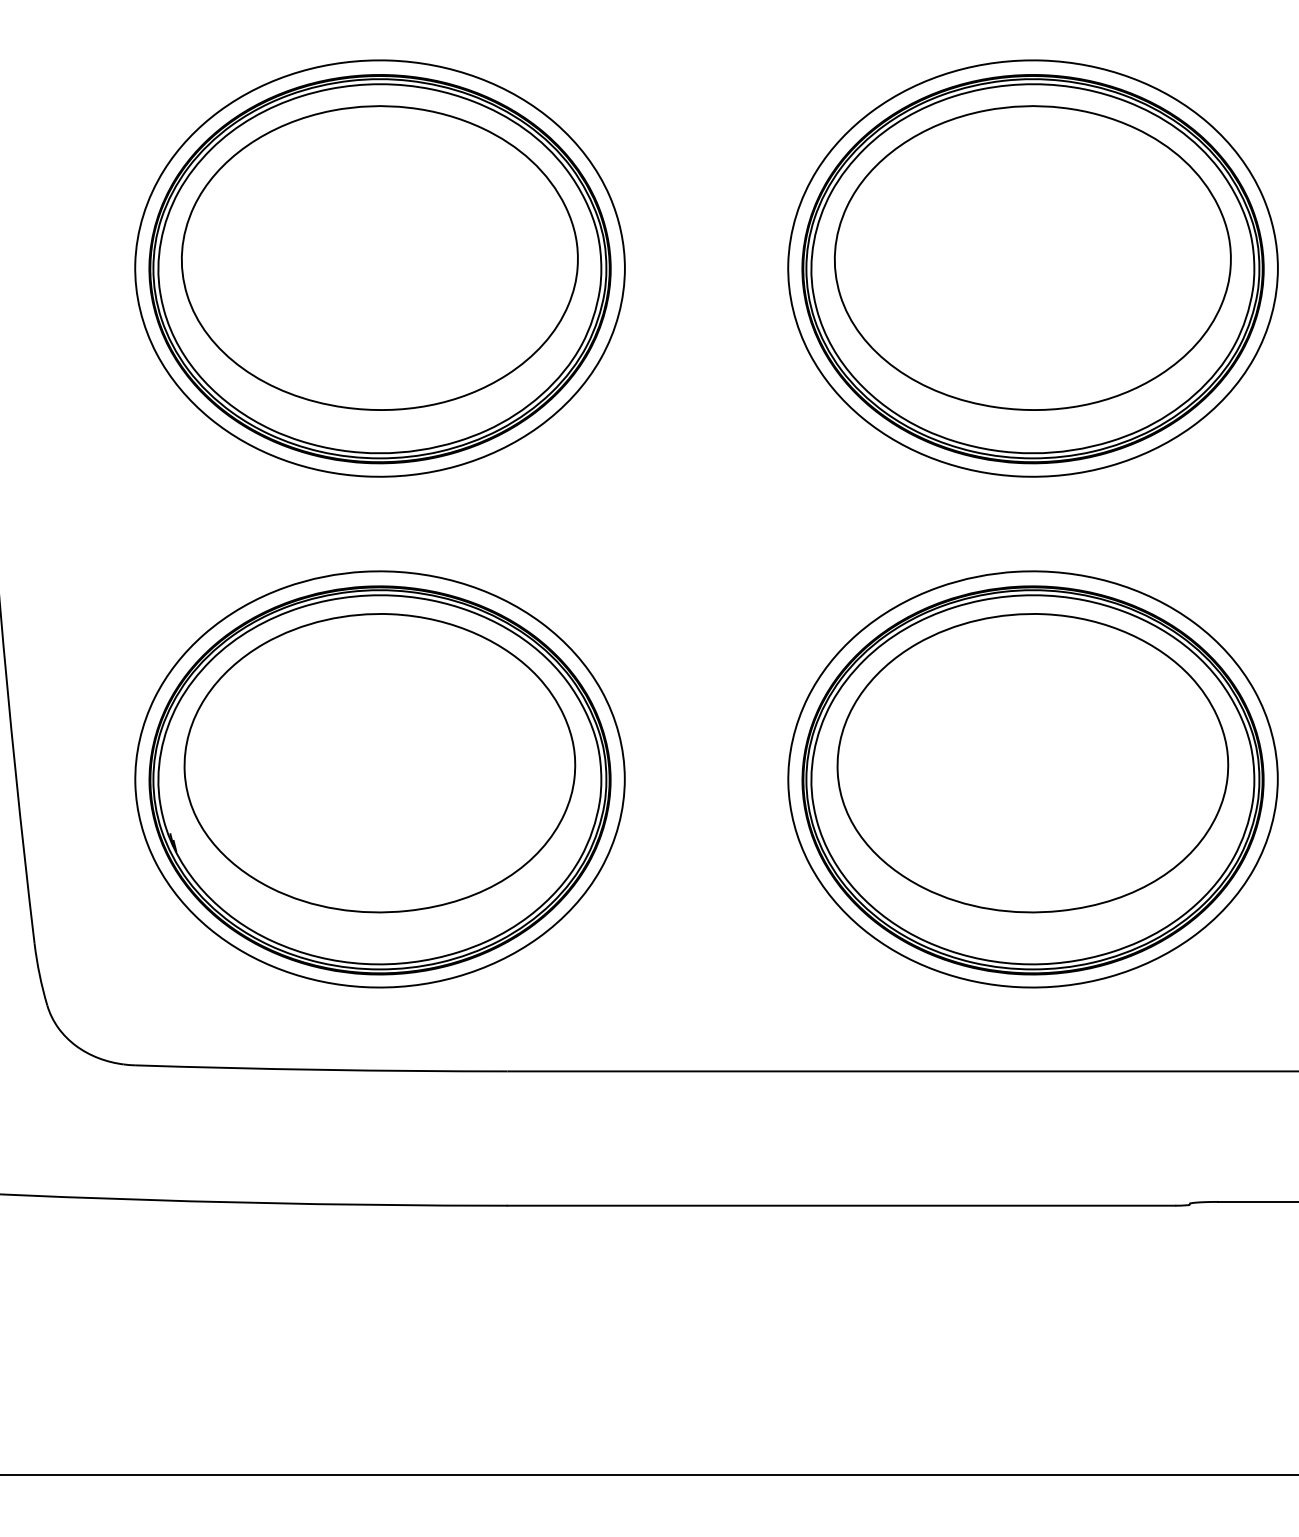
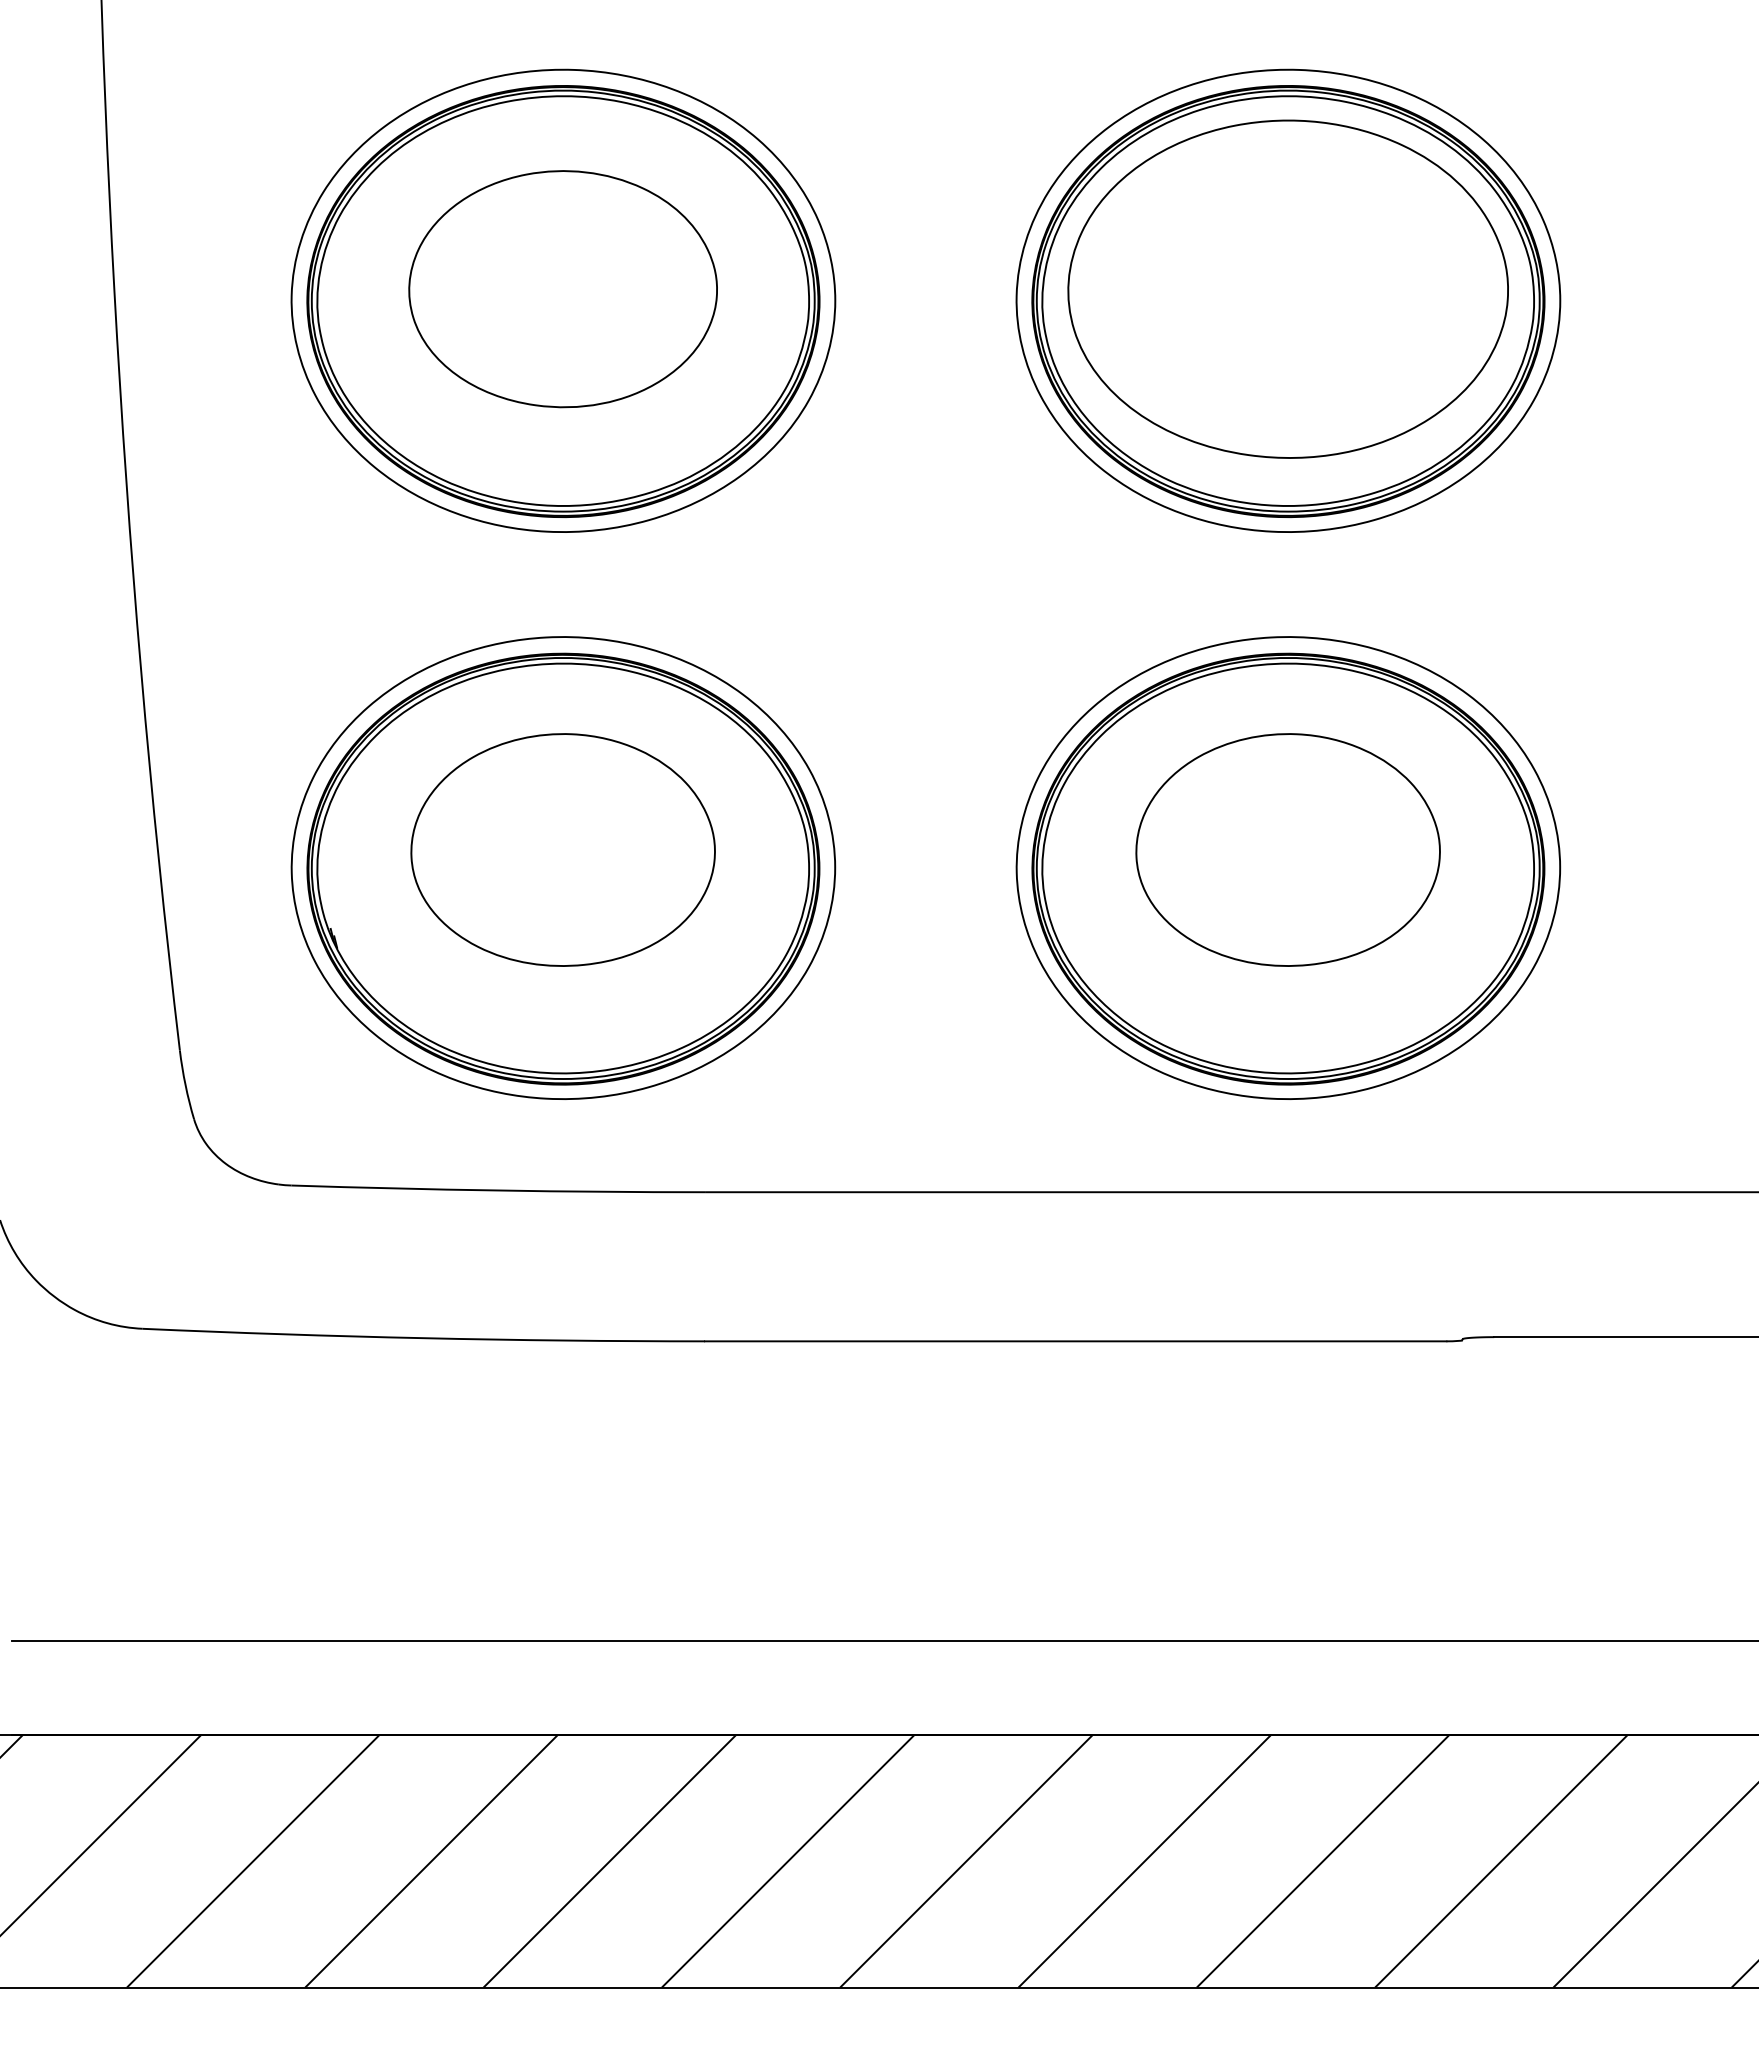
part: (379, 257) -> (562, 288), size x0.7
part: (379, 762) -> (562, 849), size x0.7
part: (1032, 762) -> (1287, 849), size x0.7

